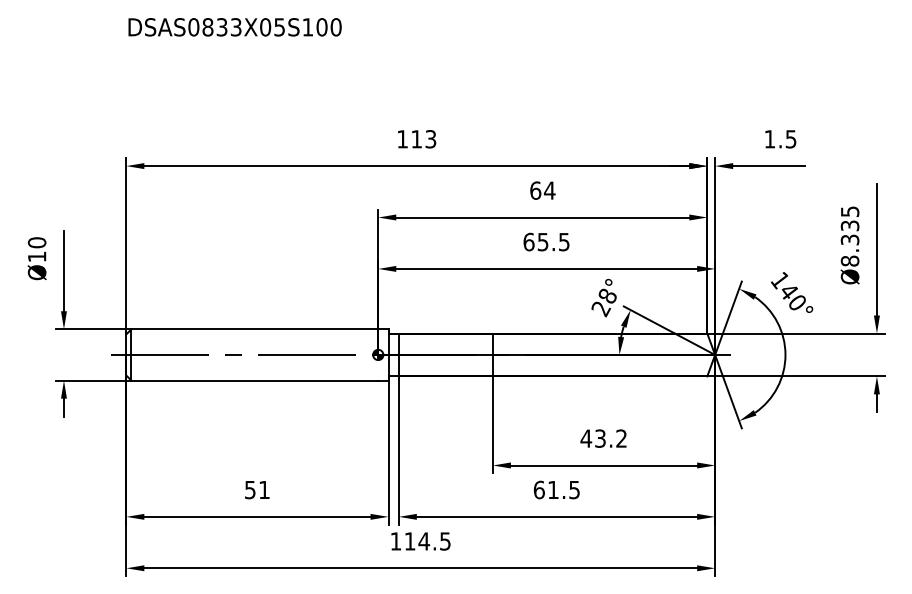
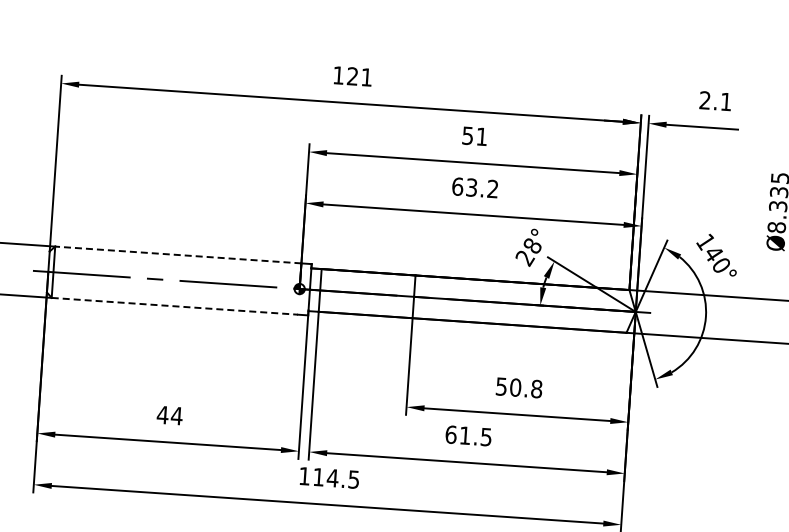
text: (423, 139) -> (359, 77), 113 -> 121
text: (780, 139) -> (715, 101), 1.5 -> 2.1
text: (542, 190) -> (474, 136), 64 -> 51
text: (553, 241) -> (482, 187), 65.5 -> 63.2
line: (254, 329) -> (177, 255), solid -> dashed
line: (255, 380) -> (175, 306), solid -> dashed
text: (603, 438) -> (518, 387), 43.2 -> 50.8
text: (257, 490) -> (169, 416), 51 -> 44

